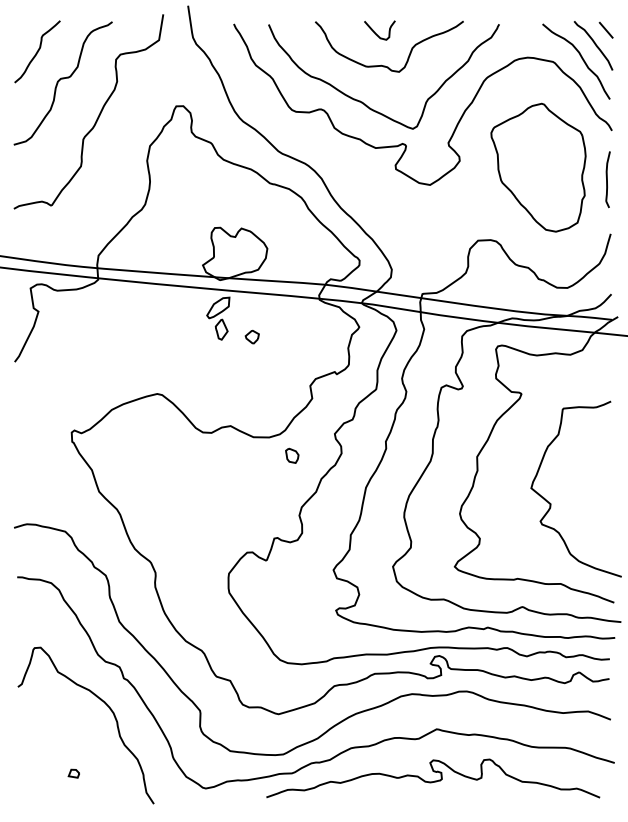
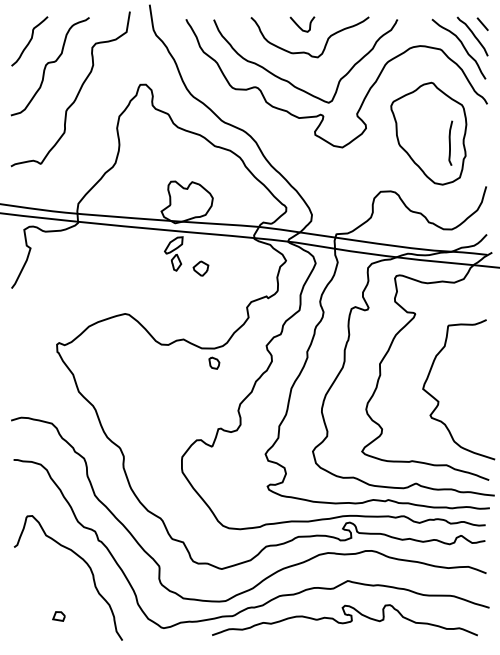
curve: (607, 179) -> (450, 143), moved
part: (251, 336) -> (200, 268), size x1.4
part: (292, 455) -> (214, 362), moved
part: (73, 773) -> (58, 616), size x1.4

